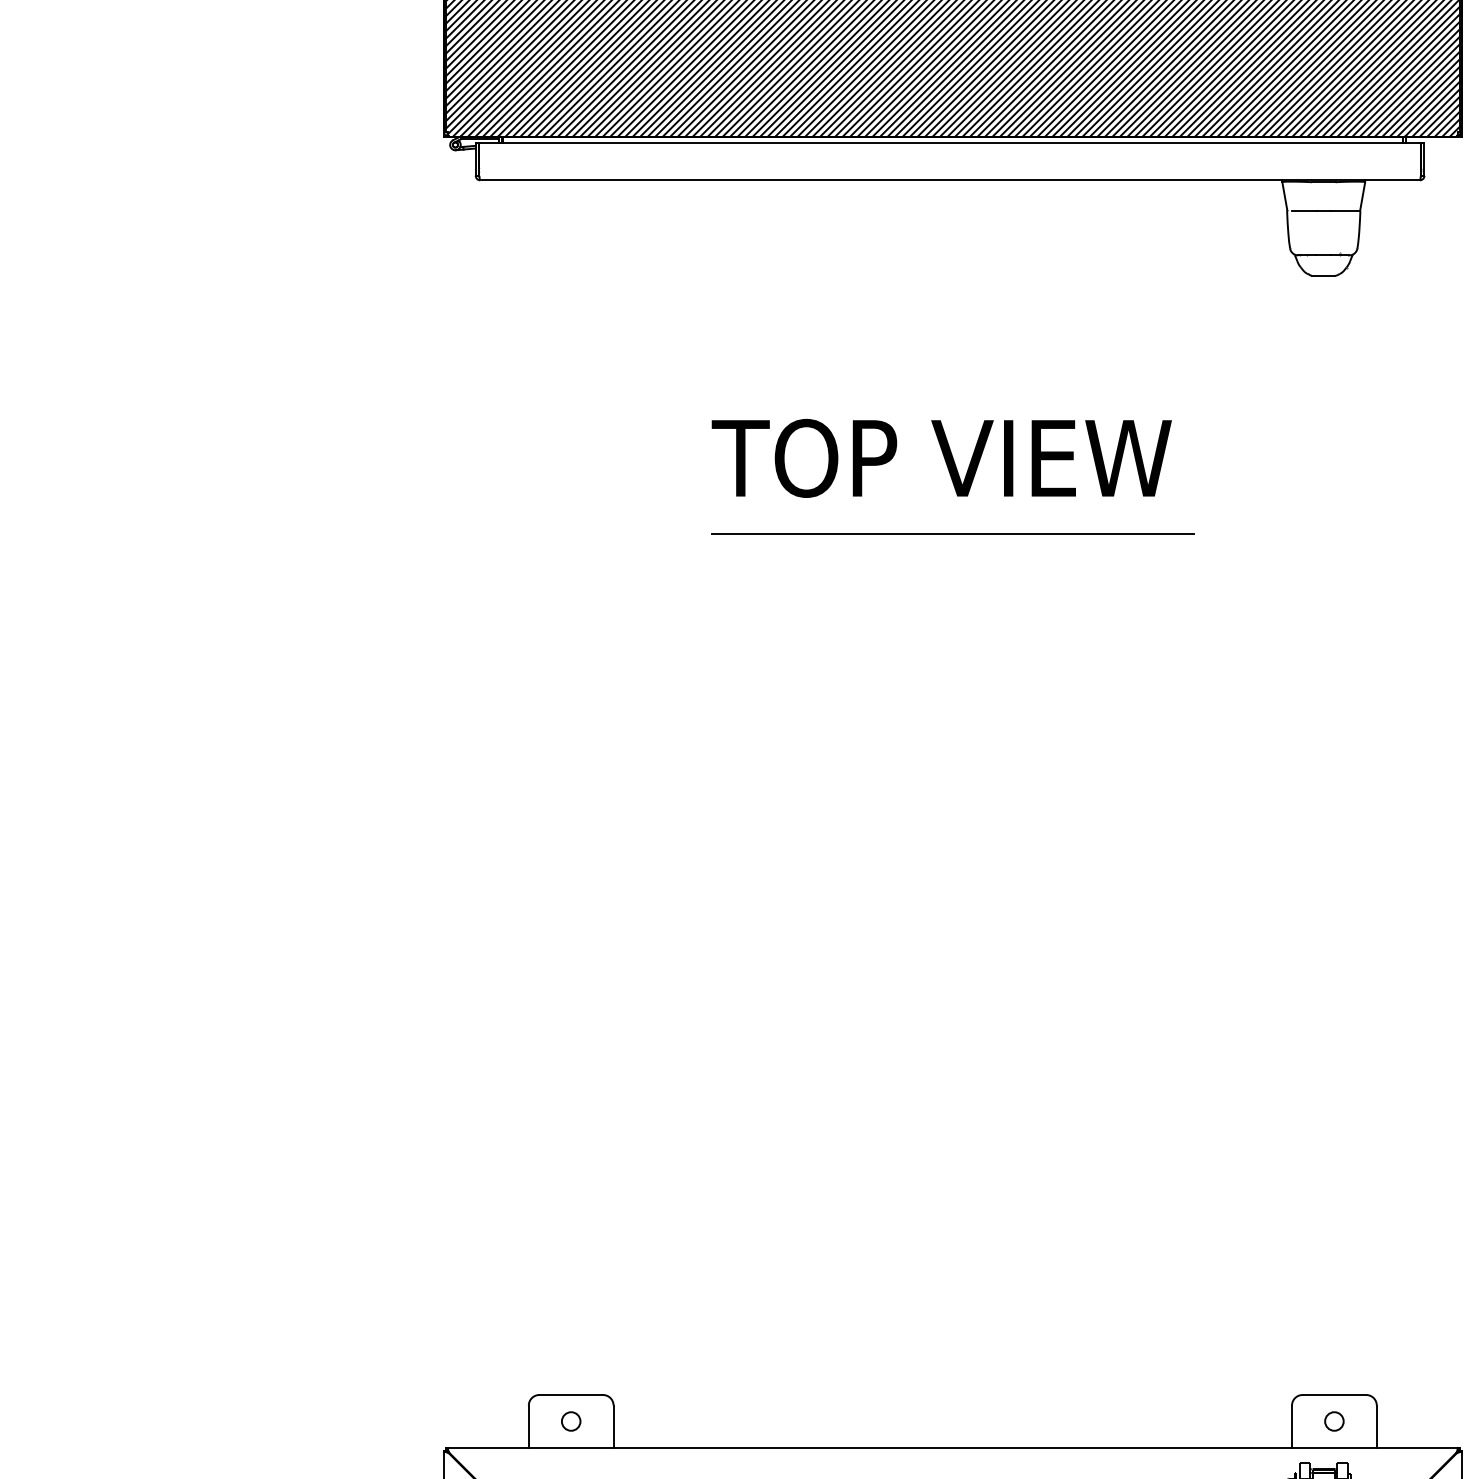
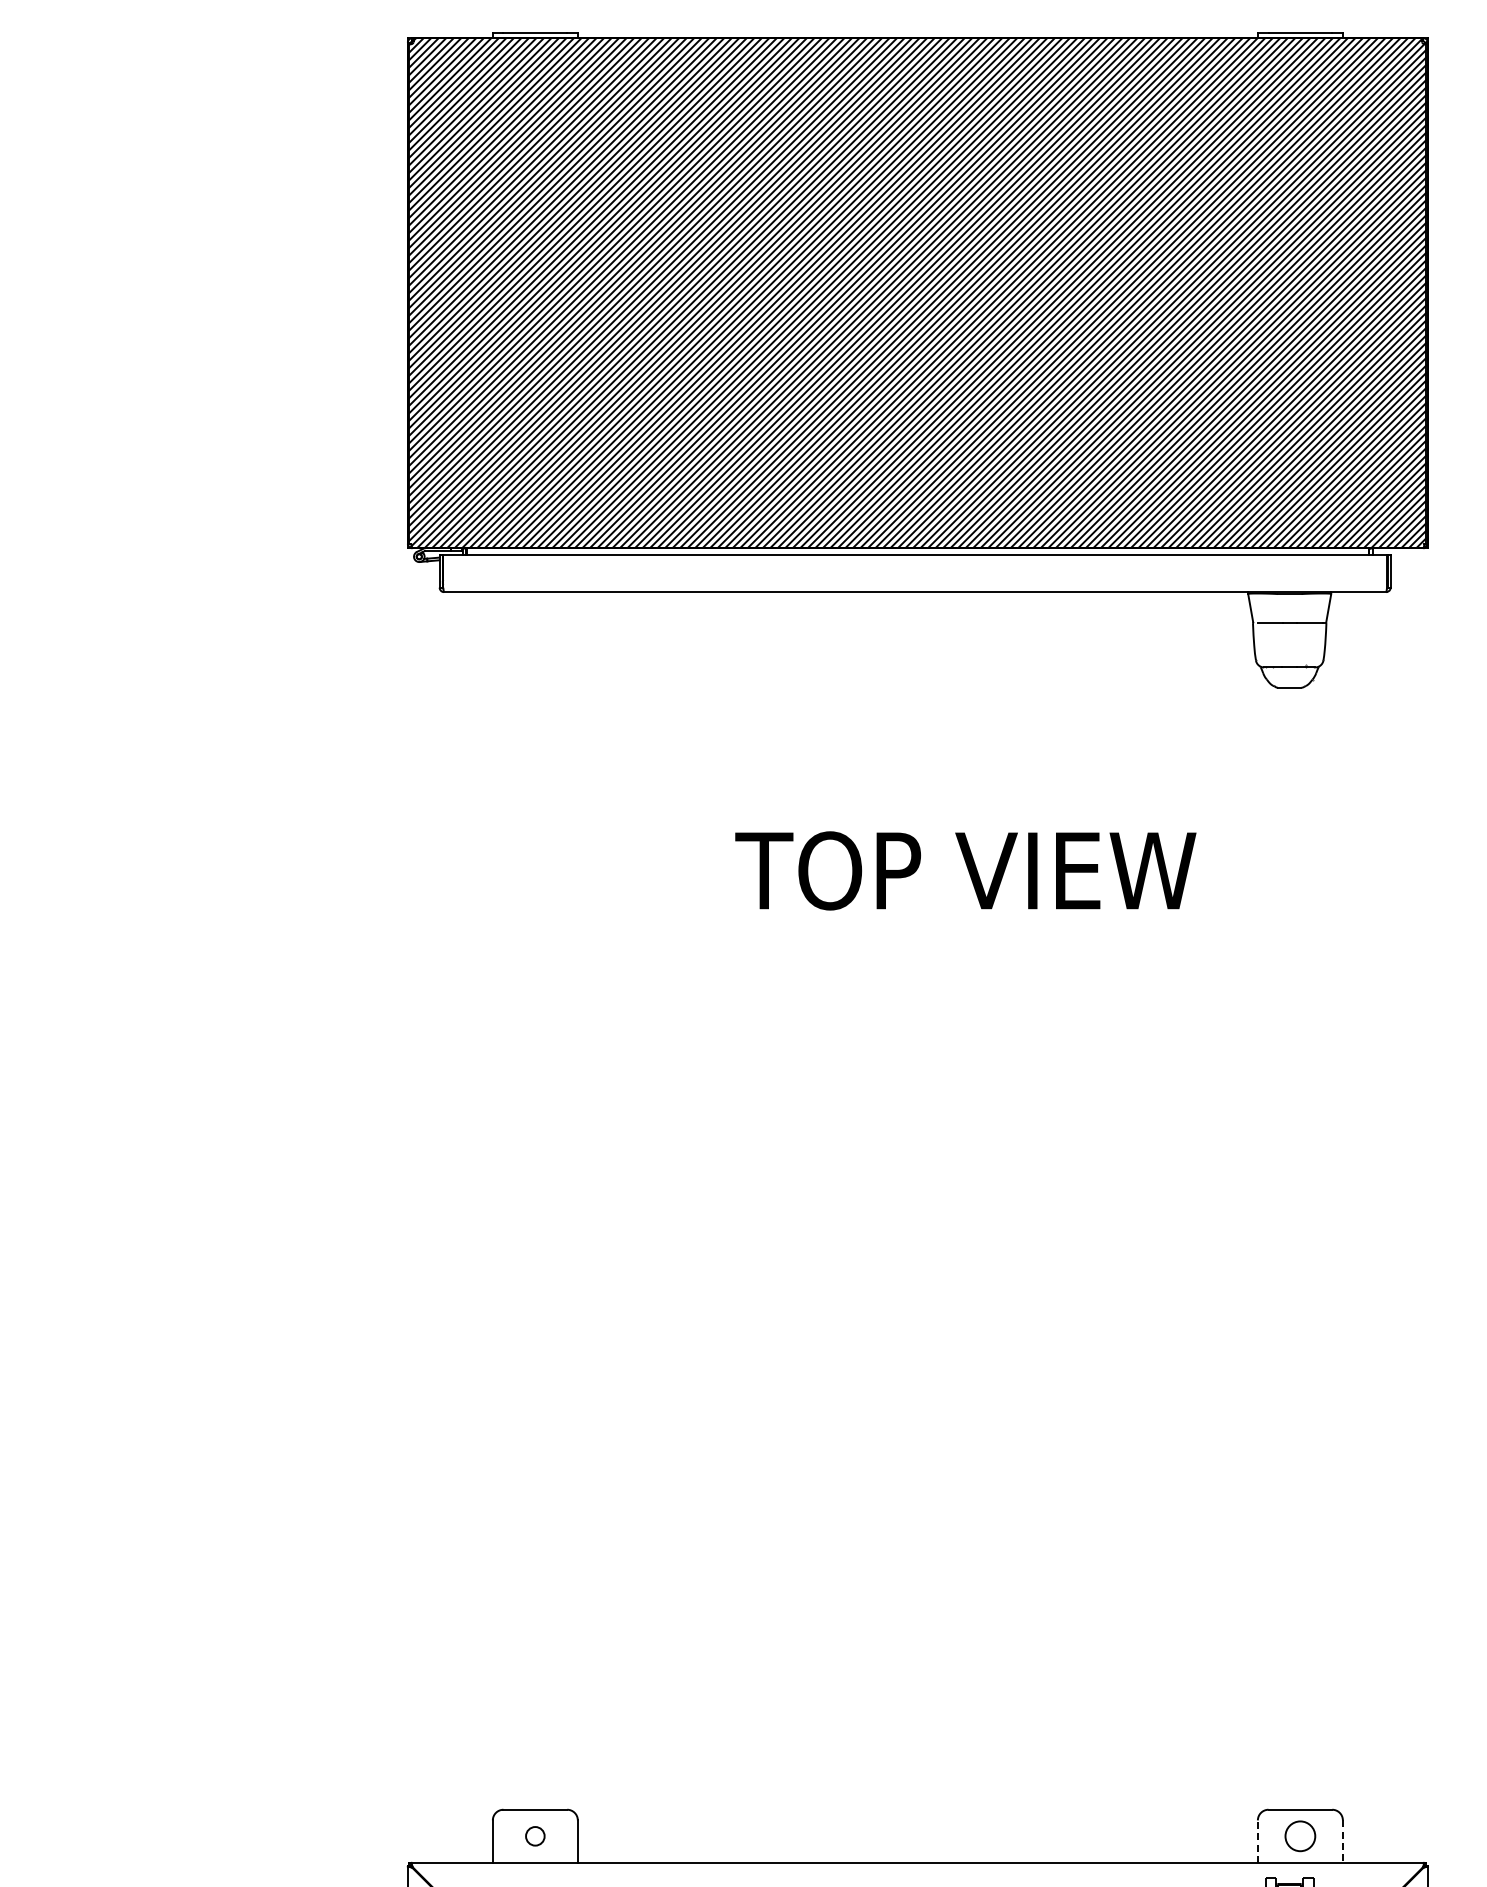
text: (941, 457) -> (965, 870), moved
line: (952, 533) -> (917, 946), removed
circle: (1334, 1421) -> (1300, 1836), size x1.6
line: (1291, 1426) -> (1257, 1841), solid -> dashed
line: (1376, 1427) -> (1342, 1842), solid -> dashed

